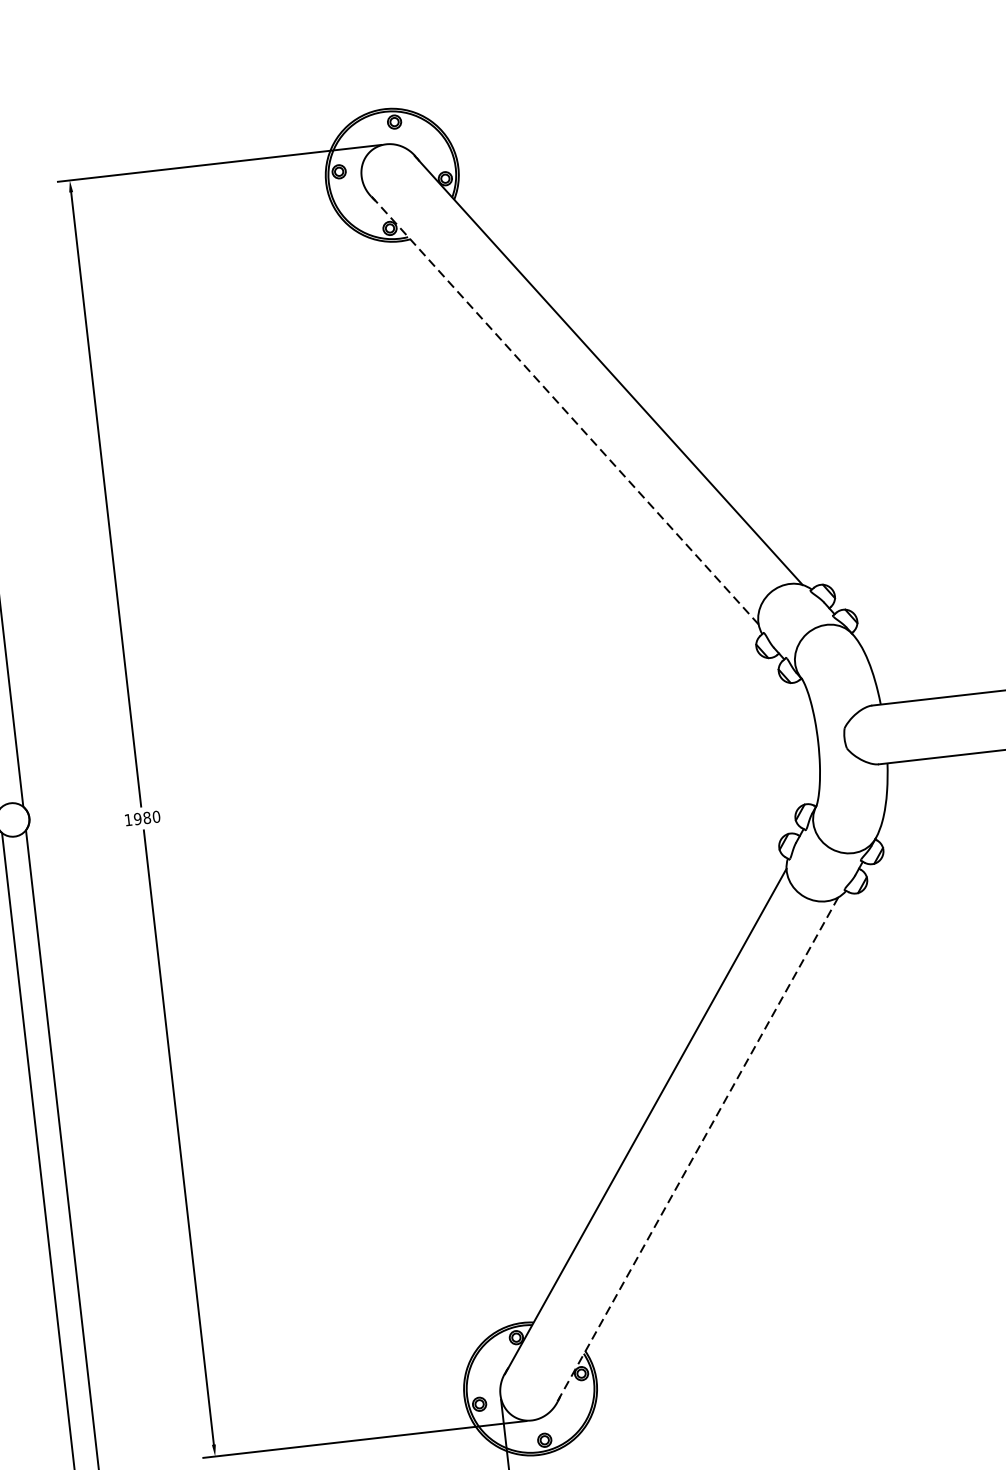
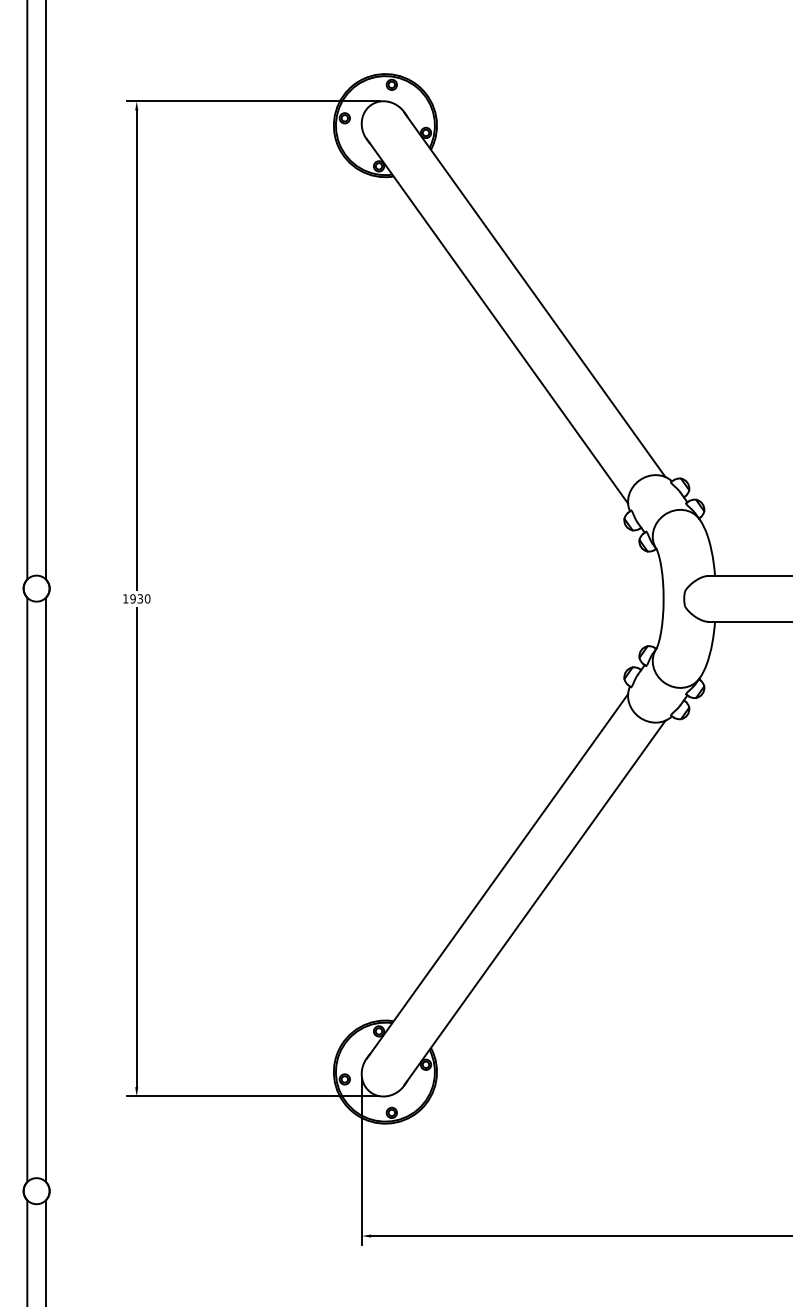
line: (564, 410) -> (497, 321), dashed -> solid
text: (147, 817) -> (140, 598), 1980 -> 1930
line: (697, 1150) -> (534, 903), dashed -> solid

